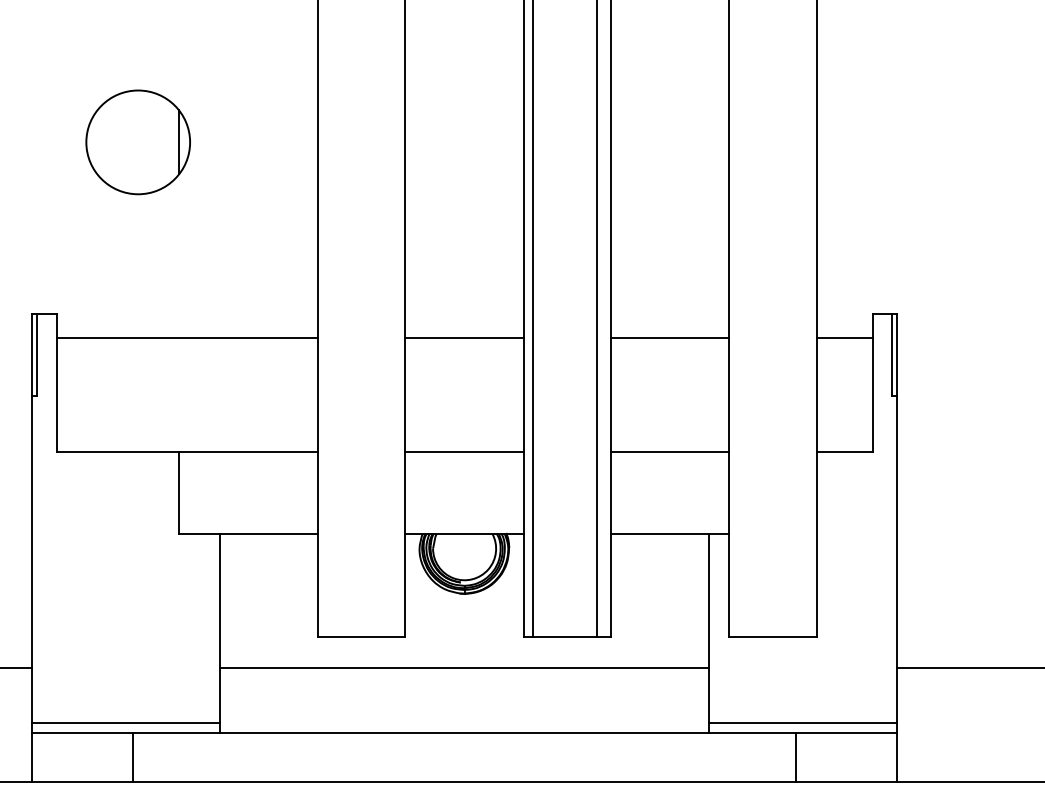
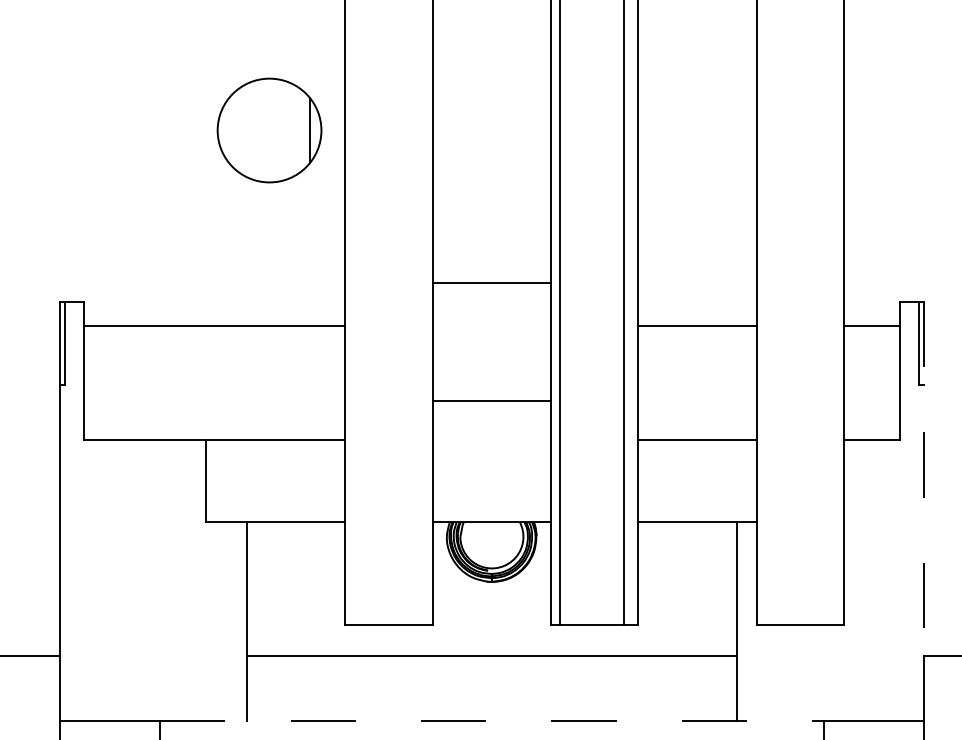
part: (137, 142) -> (268, 130), moved
line: (464, 338) -> (491, 283), moved
line: (464, 452) -> (491, 401), moved
line: (896, 491) -> (923, 479), solid -> dashed
line: (125, 723) -> (152, 711), removed
line: (802, 723) -> (829, 711), removed
line: (464, 733) -> (491, 721), solid -> dashed

